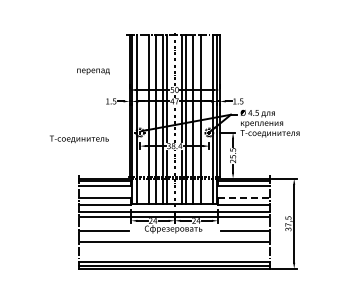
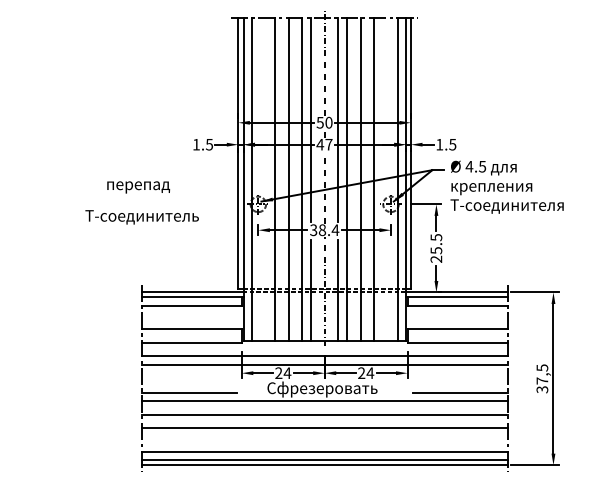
text: (93, 71) -> (138, 186), moved
line: (244, 197) -> (458, 328), dashed -> solid
line: (174, 235) -> (324, 401), added
line: (174, 249) -> (324, 428), added

